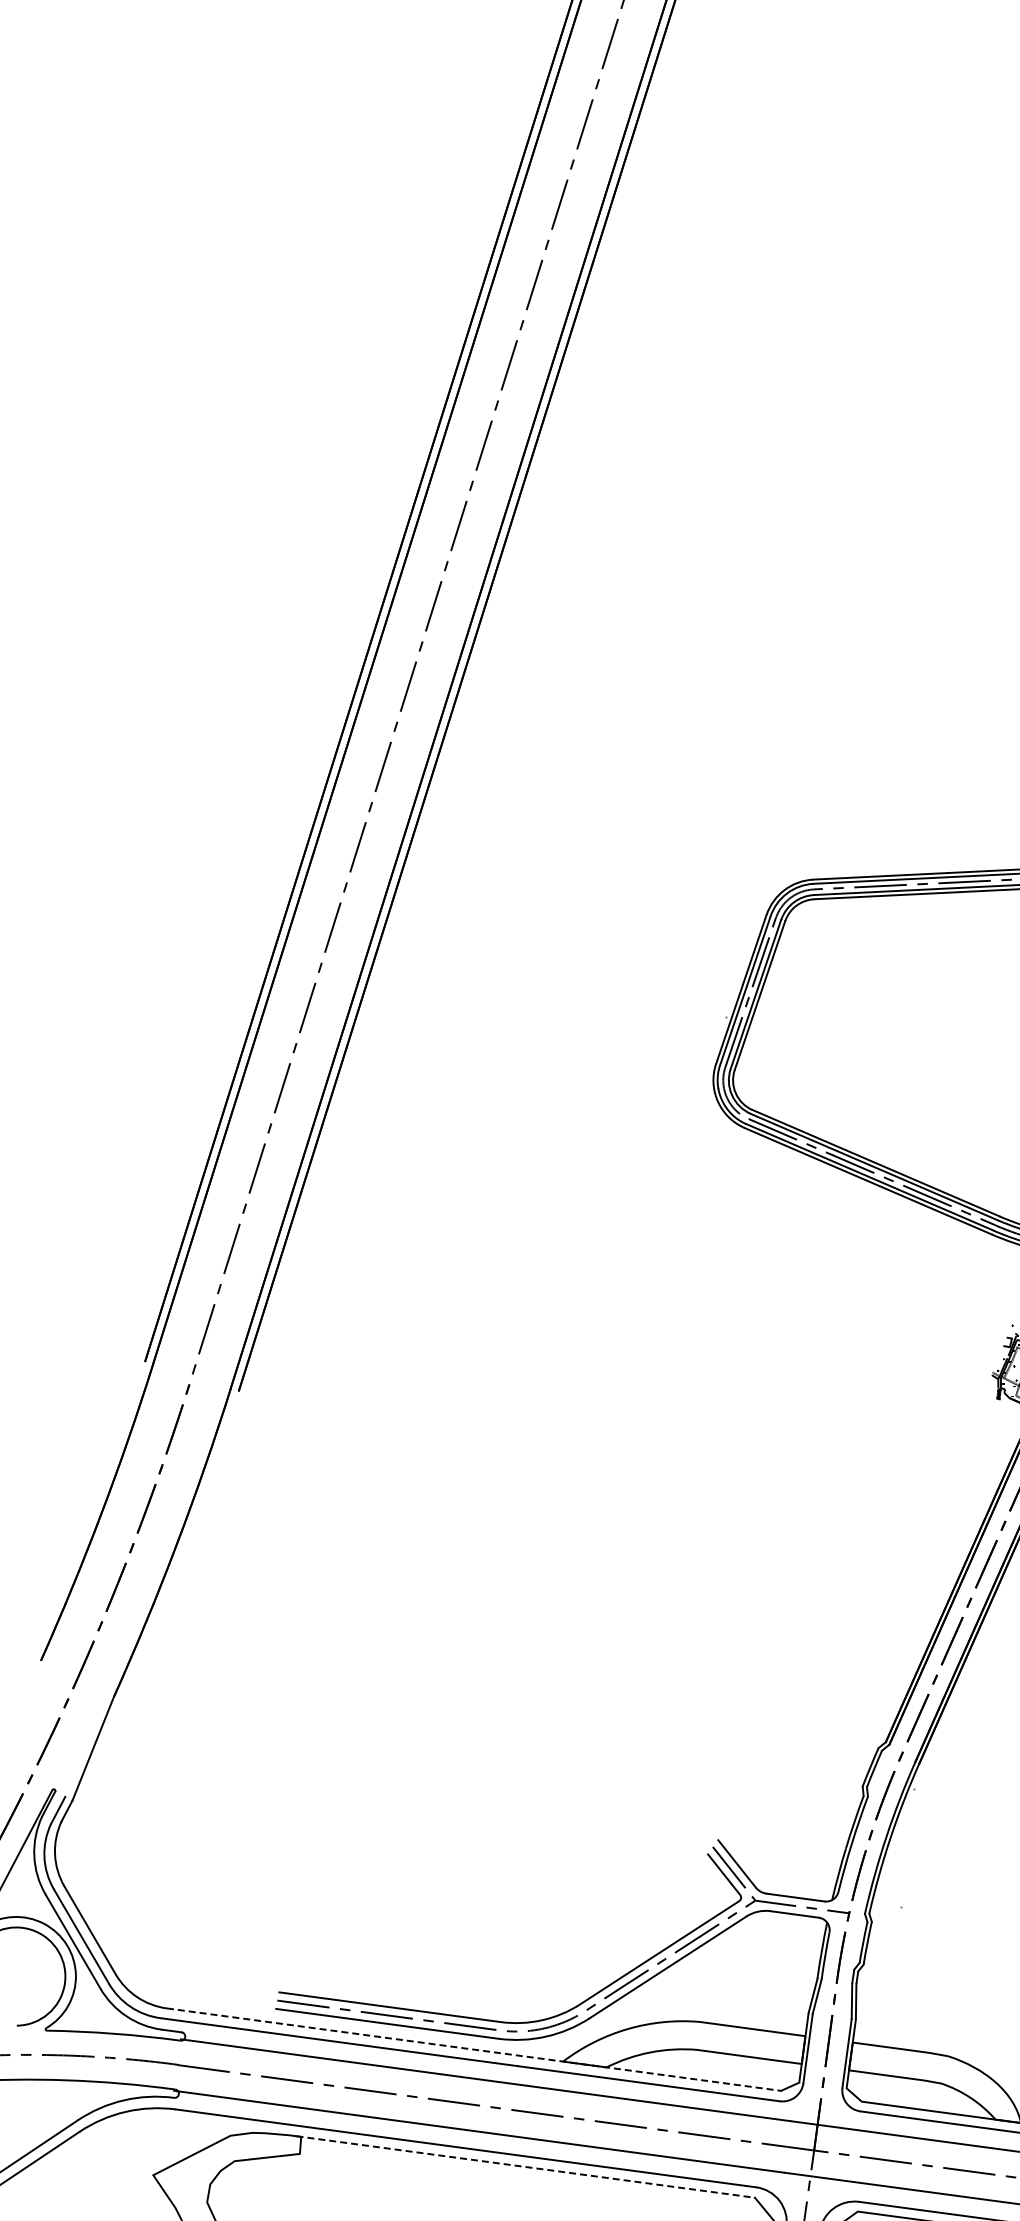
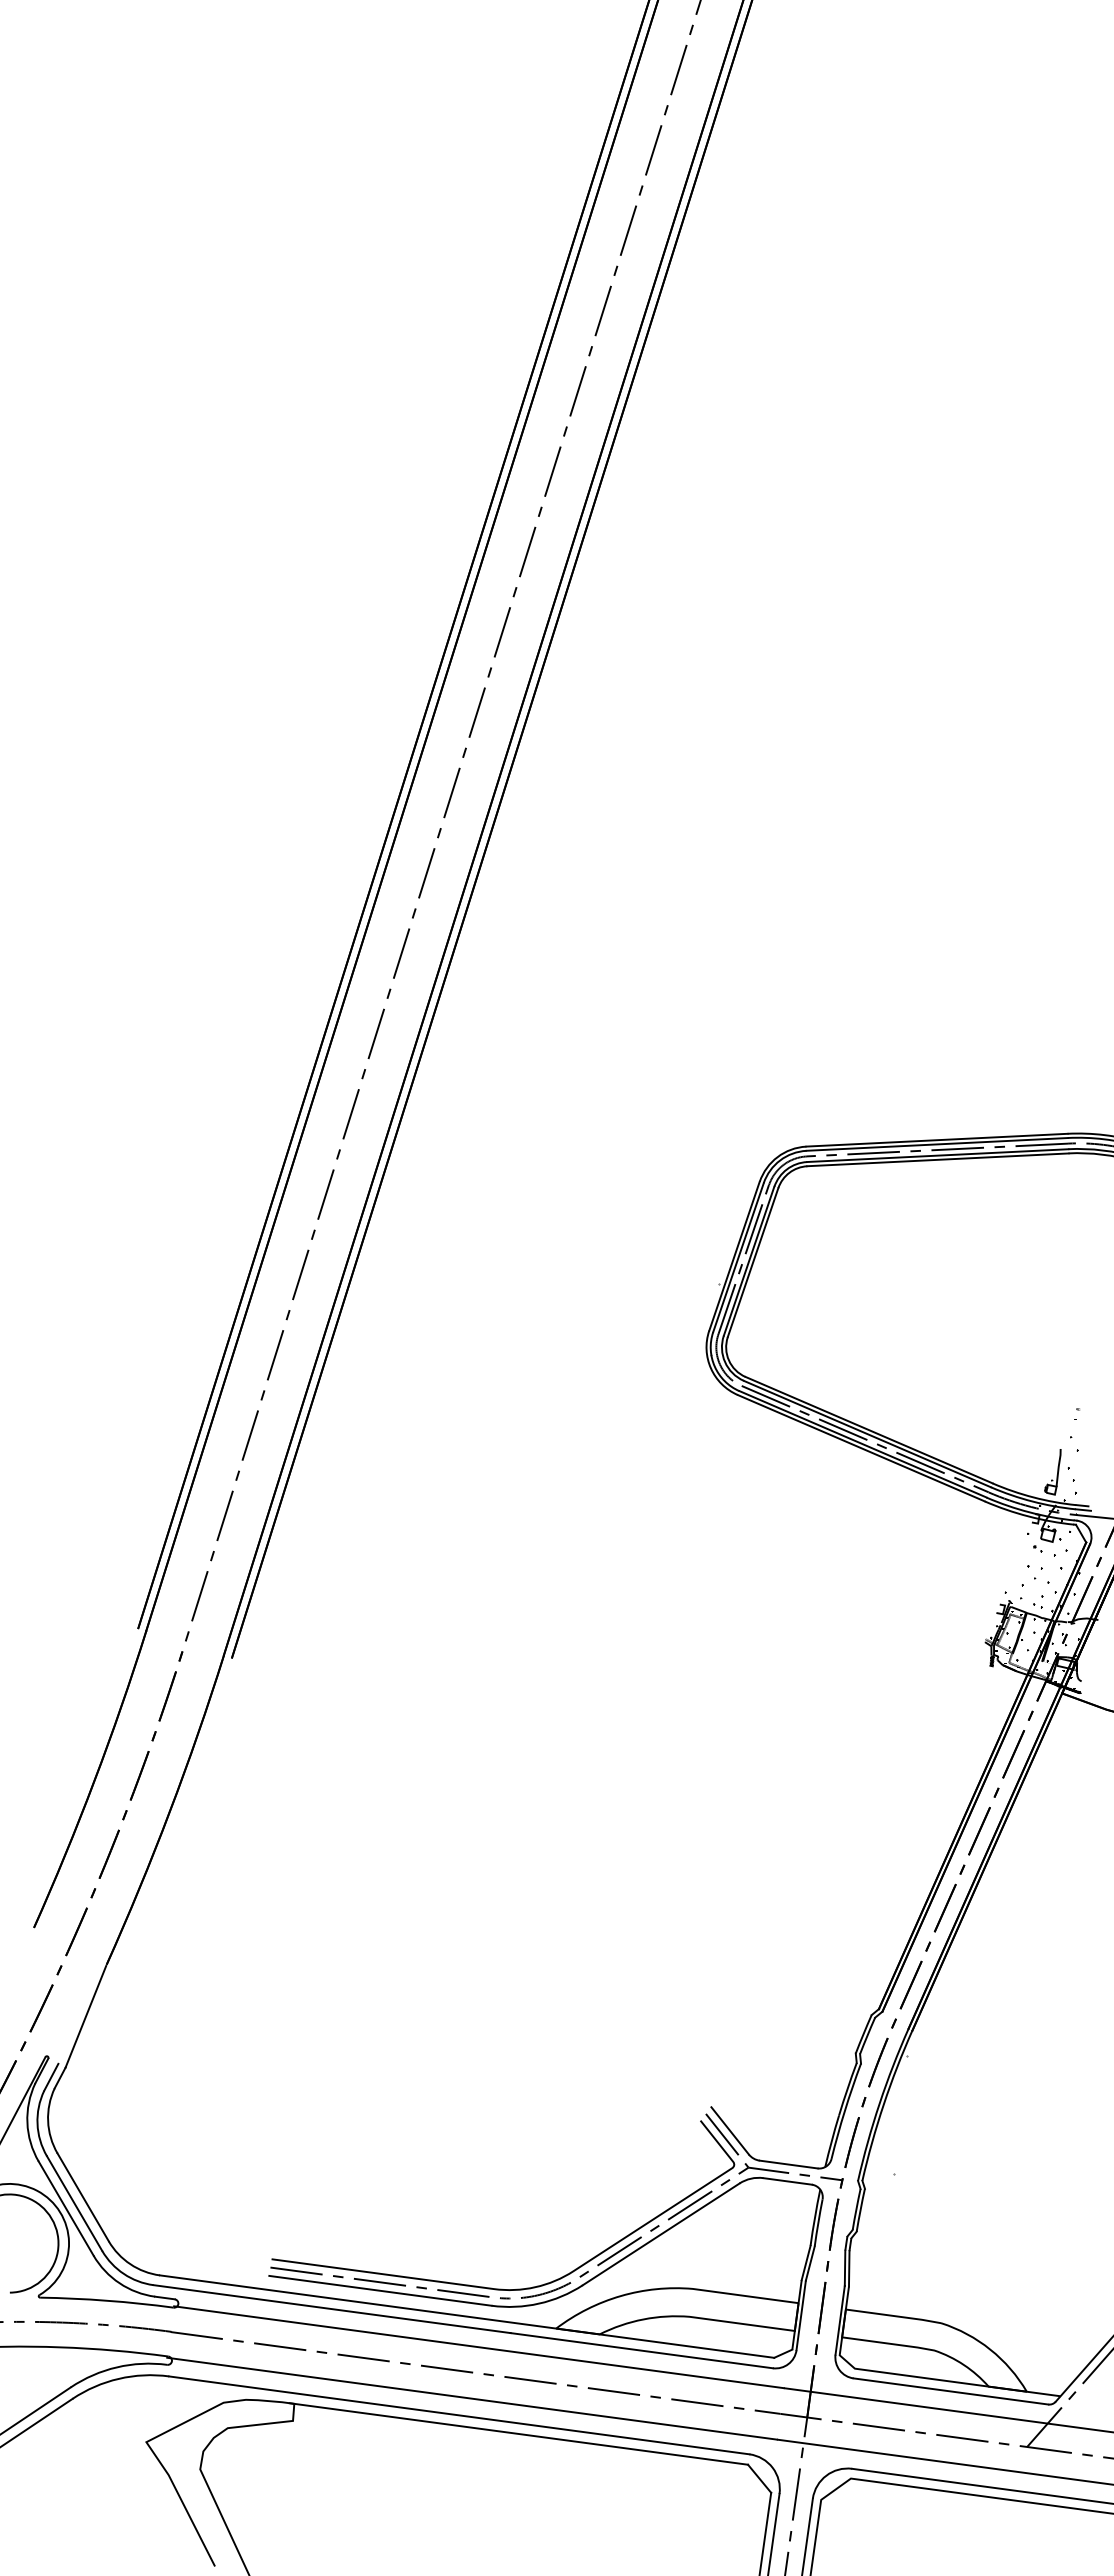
line: (474, 2049) -> (467, 2316), dashed -> solid
line: (526, 2167) -> (519, 2434), dashed -> solid

